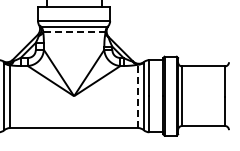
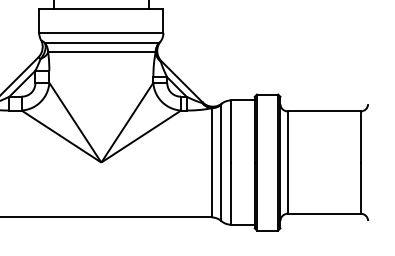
line: (73, 32) -> (100, 52), dashed -> solid
line: (138, 96) -> (212, 163), dashed -> solid

